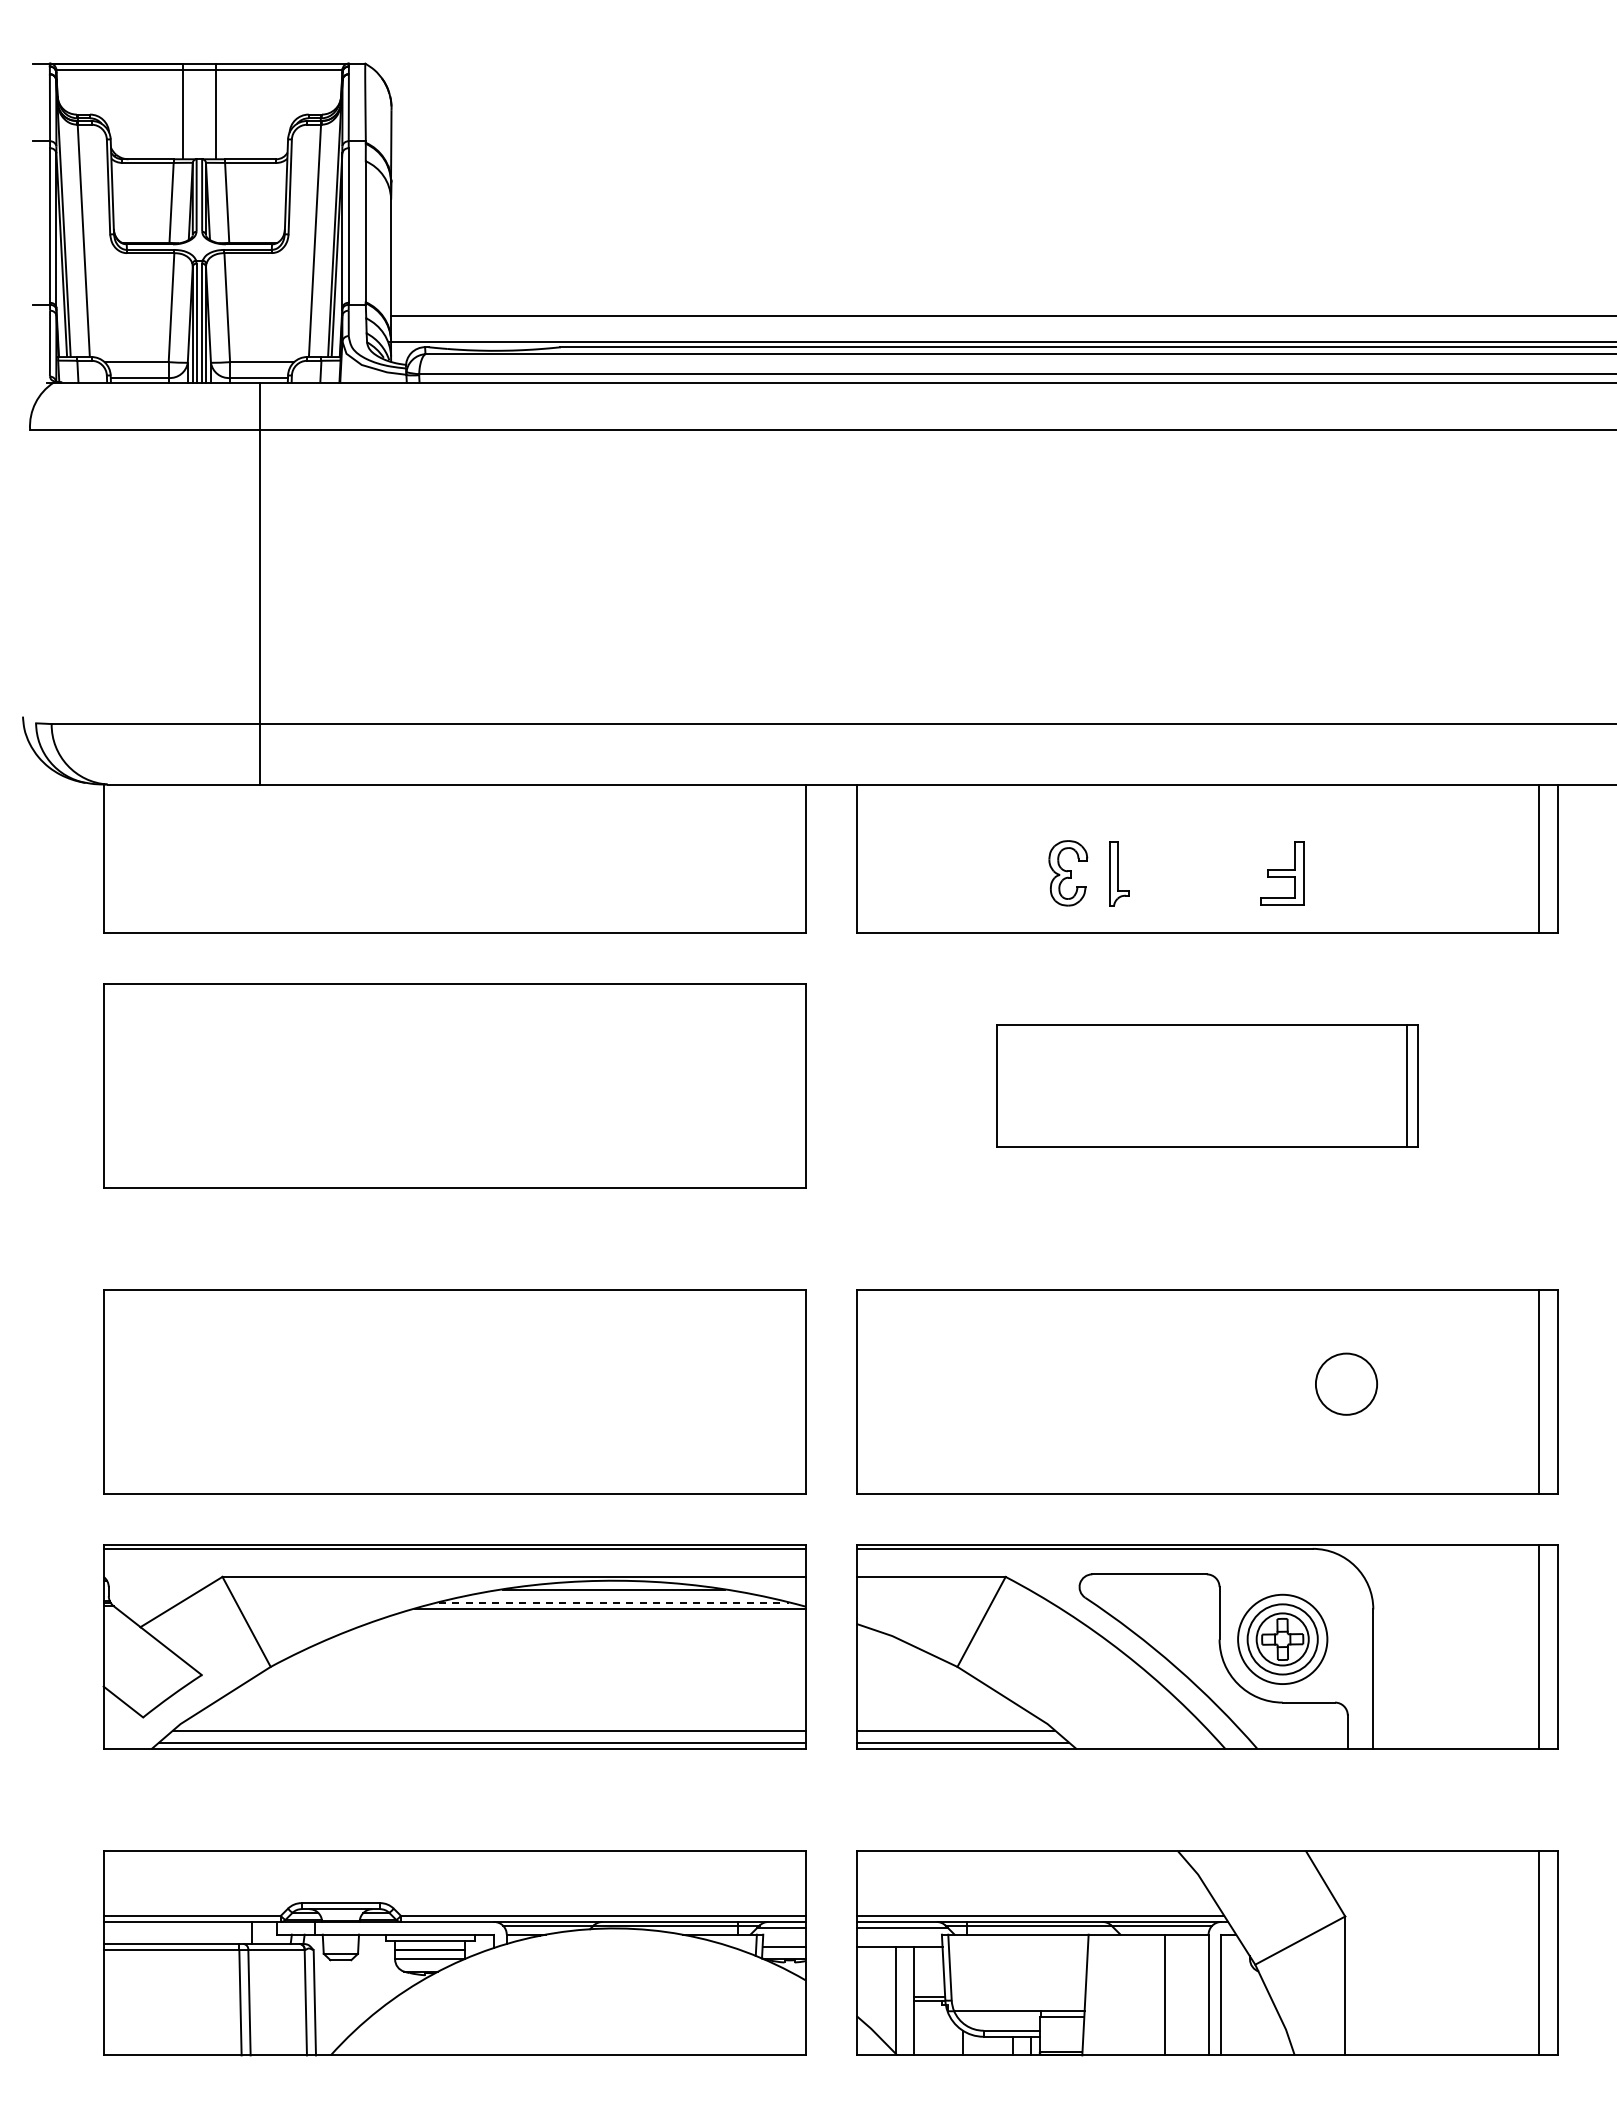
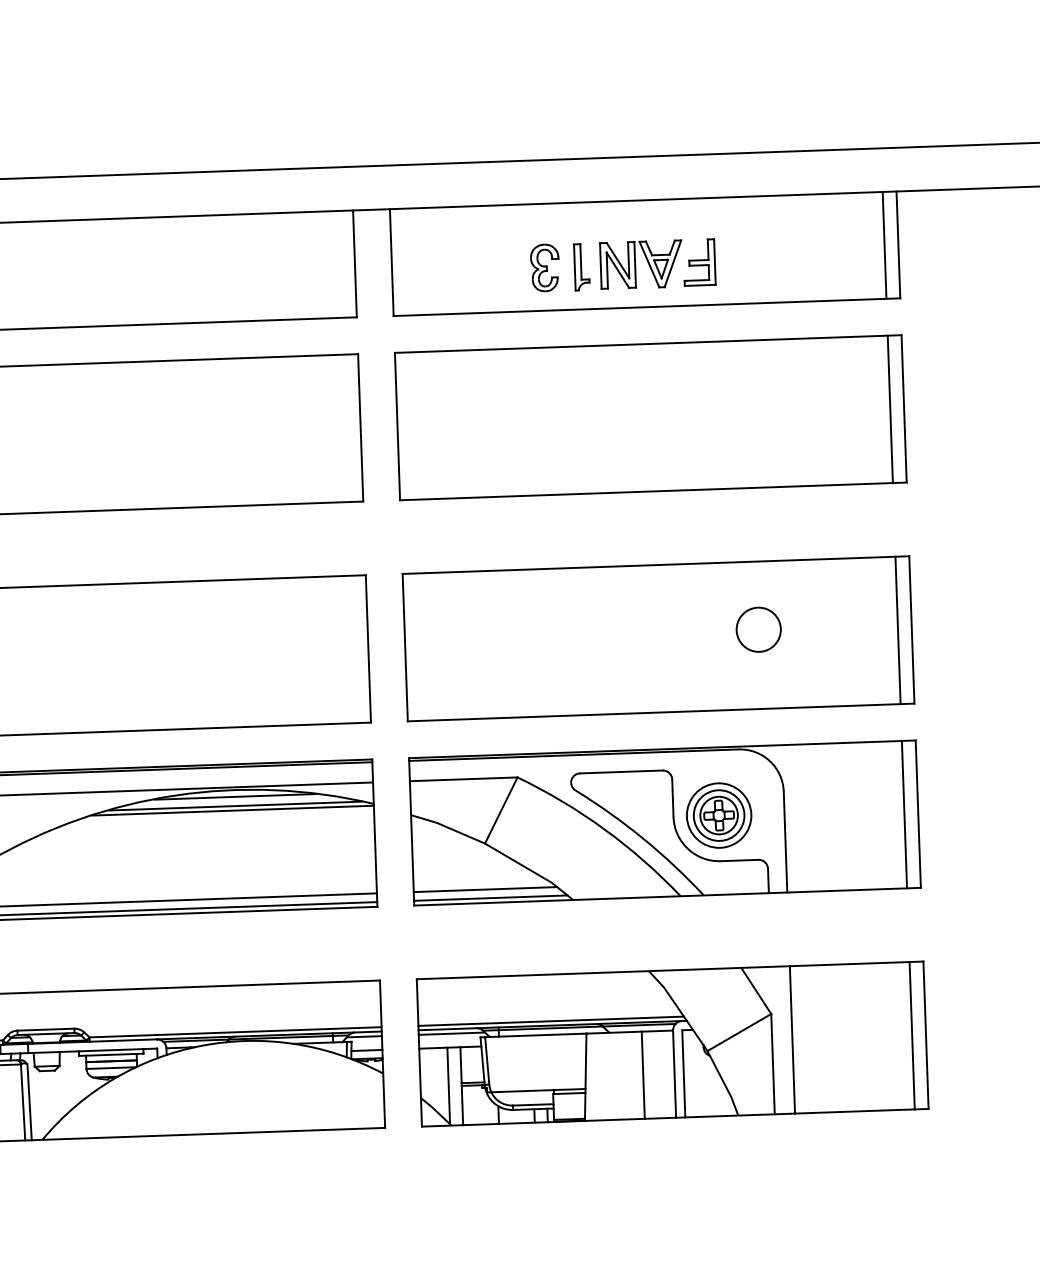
part: (1193, 873) -> (635, 264), added
part: (1207, 1085) -> (650, 417), size x1.67
line: (614, 1602) -> (235, 805), dashed -> solid
line: (1373, 1953) -> (792, 1040), added

